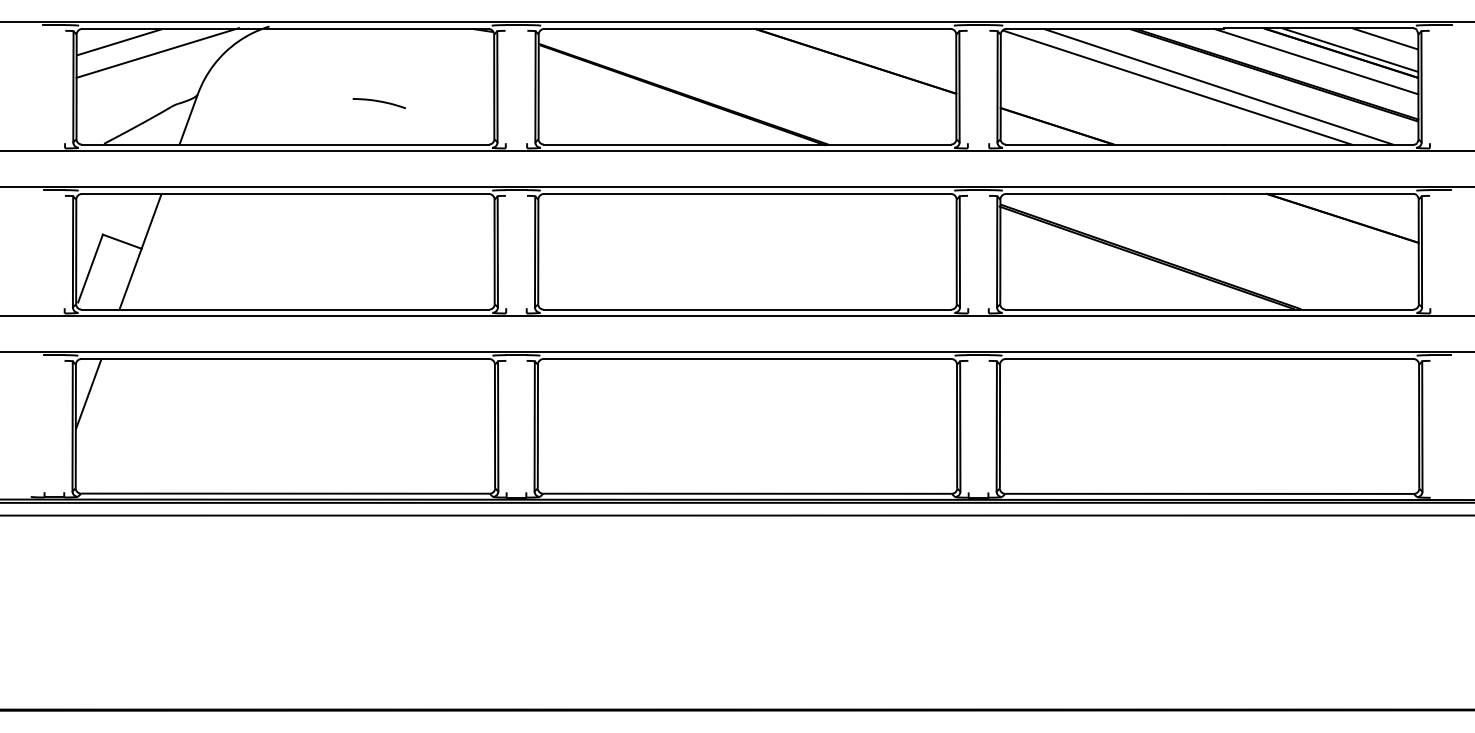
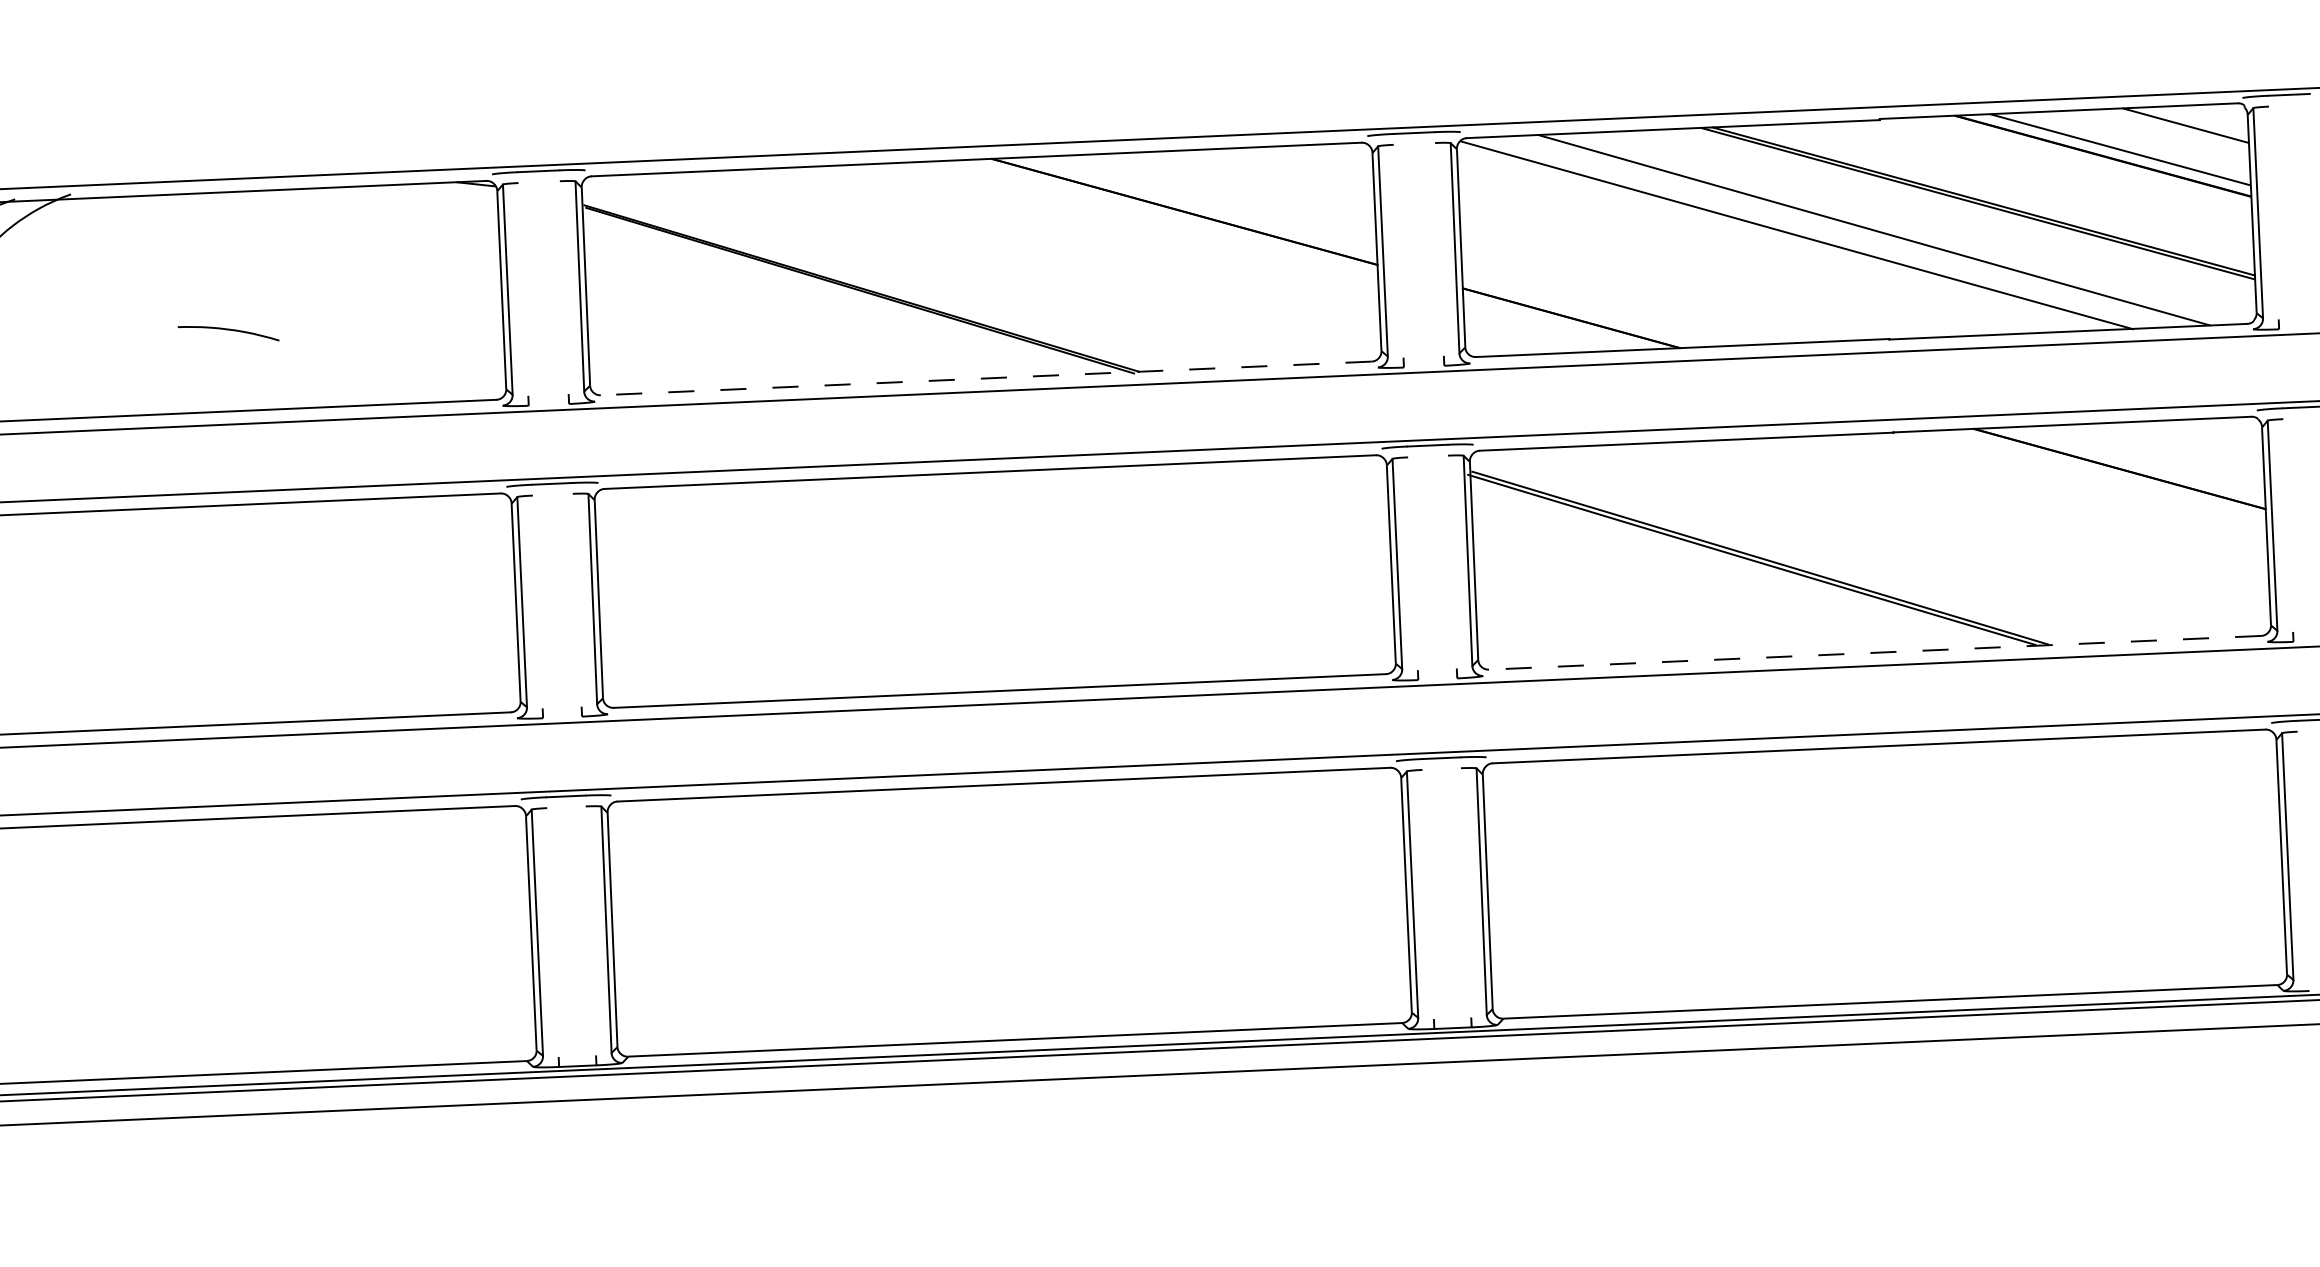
line: (1316, 61) -> (2057, 174), removed
curve: (378, 102) -> (226, 331), moved
line: (747, 144) -> (986, 378), solid -> dashed
line: (1209, 309) -> (1874, 652), solid -> dashed

